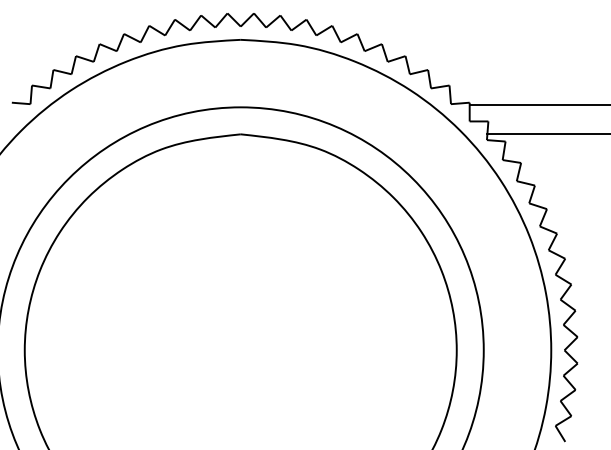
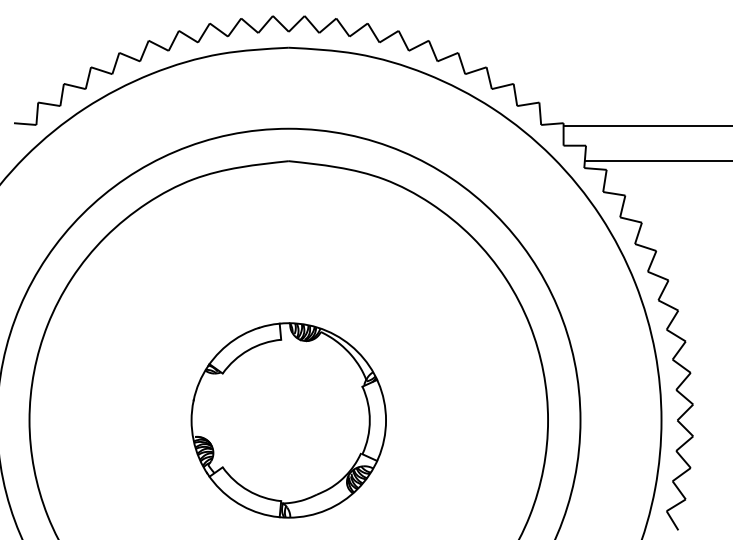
part: (240, 350) -> (288, 420), added

